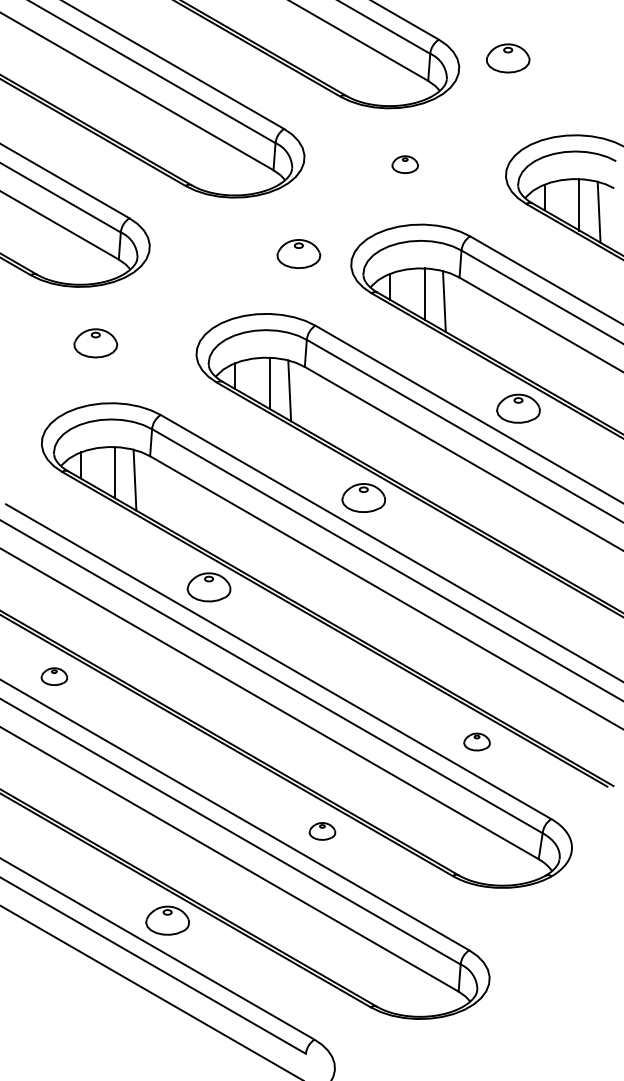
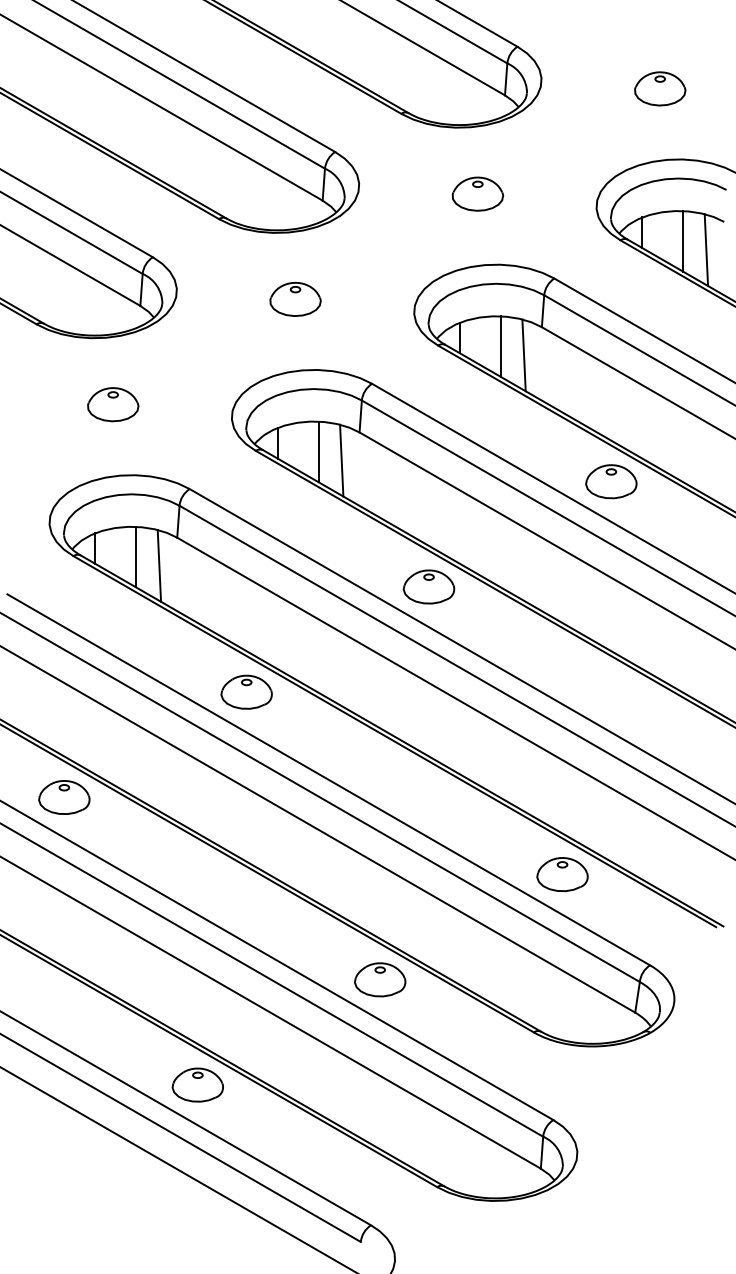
part: (508, 58) -> (660, 88), moved
part: (404, 164) -> (477, 193), size x1.67
part: (298, 253) -> (295, 298), moved
part: (54, 676) -> (64, 797), size x1.67
part: (477, 742) -> (562, 874), size x1.67
part: (322, 831) -> (380, 979), size x1.67

